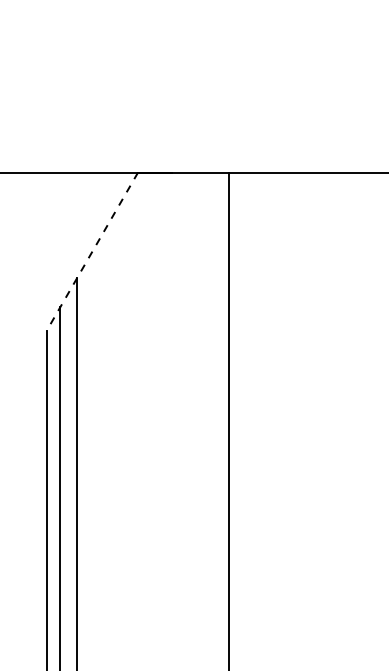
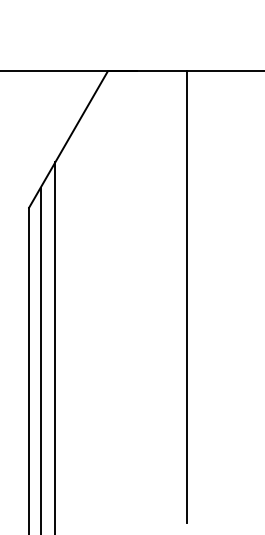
line: (92, 252) -> (68, 140), dashed -> solid

